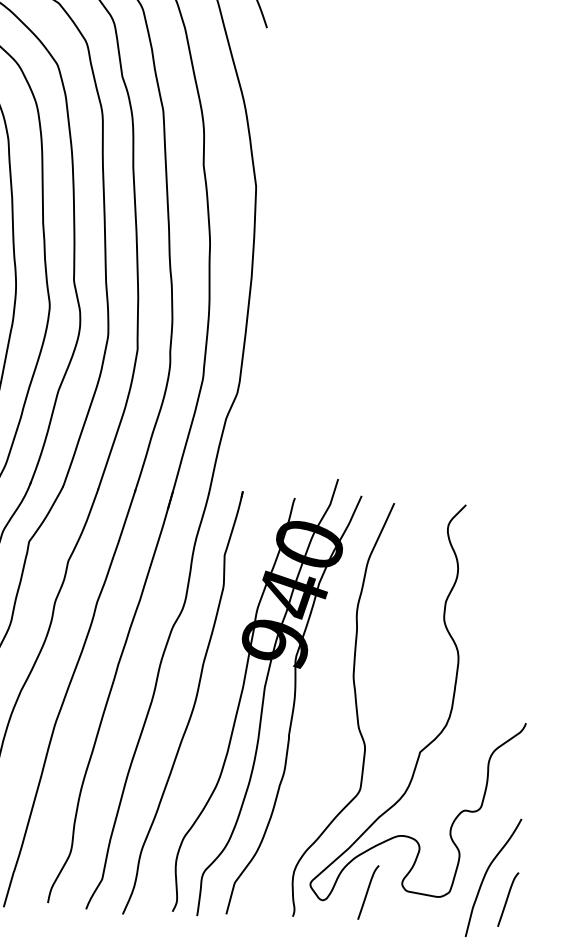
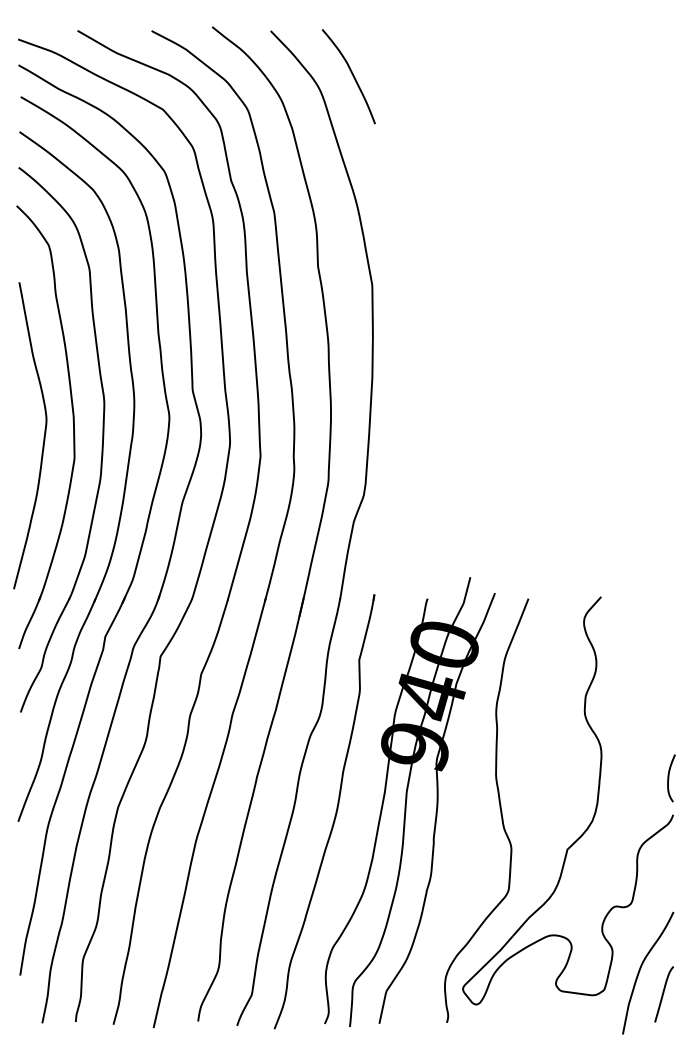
curve: (524, 687) -> (669, 778), added
curve: (368, 891) -> (522, 993), removed

